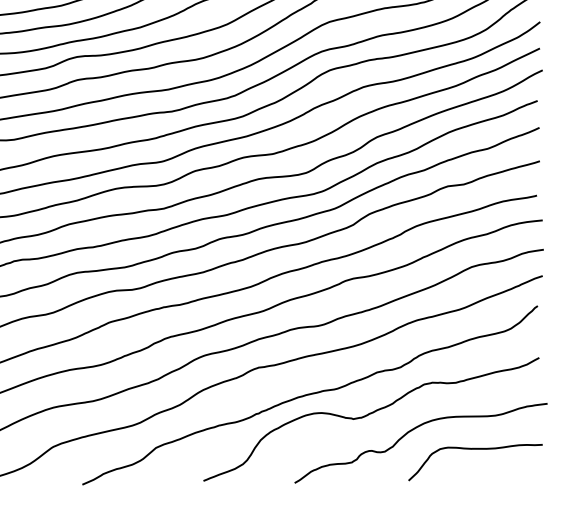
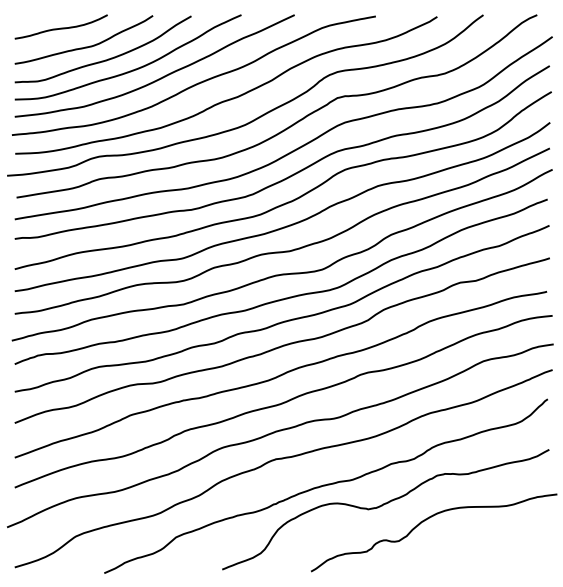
curve: (474, 450) -> (486, 539), removed

